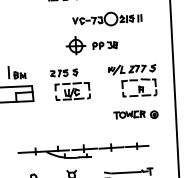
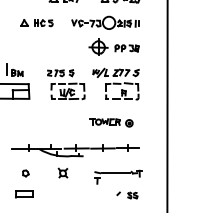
part: (36, 23) -> (36, 23), added
part: (91, 44) -> (113, 46), moved
part: (132, 80) -> (115, 83), moved
part: (135, 114) -> (111, 122), moved

